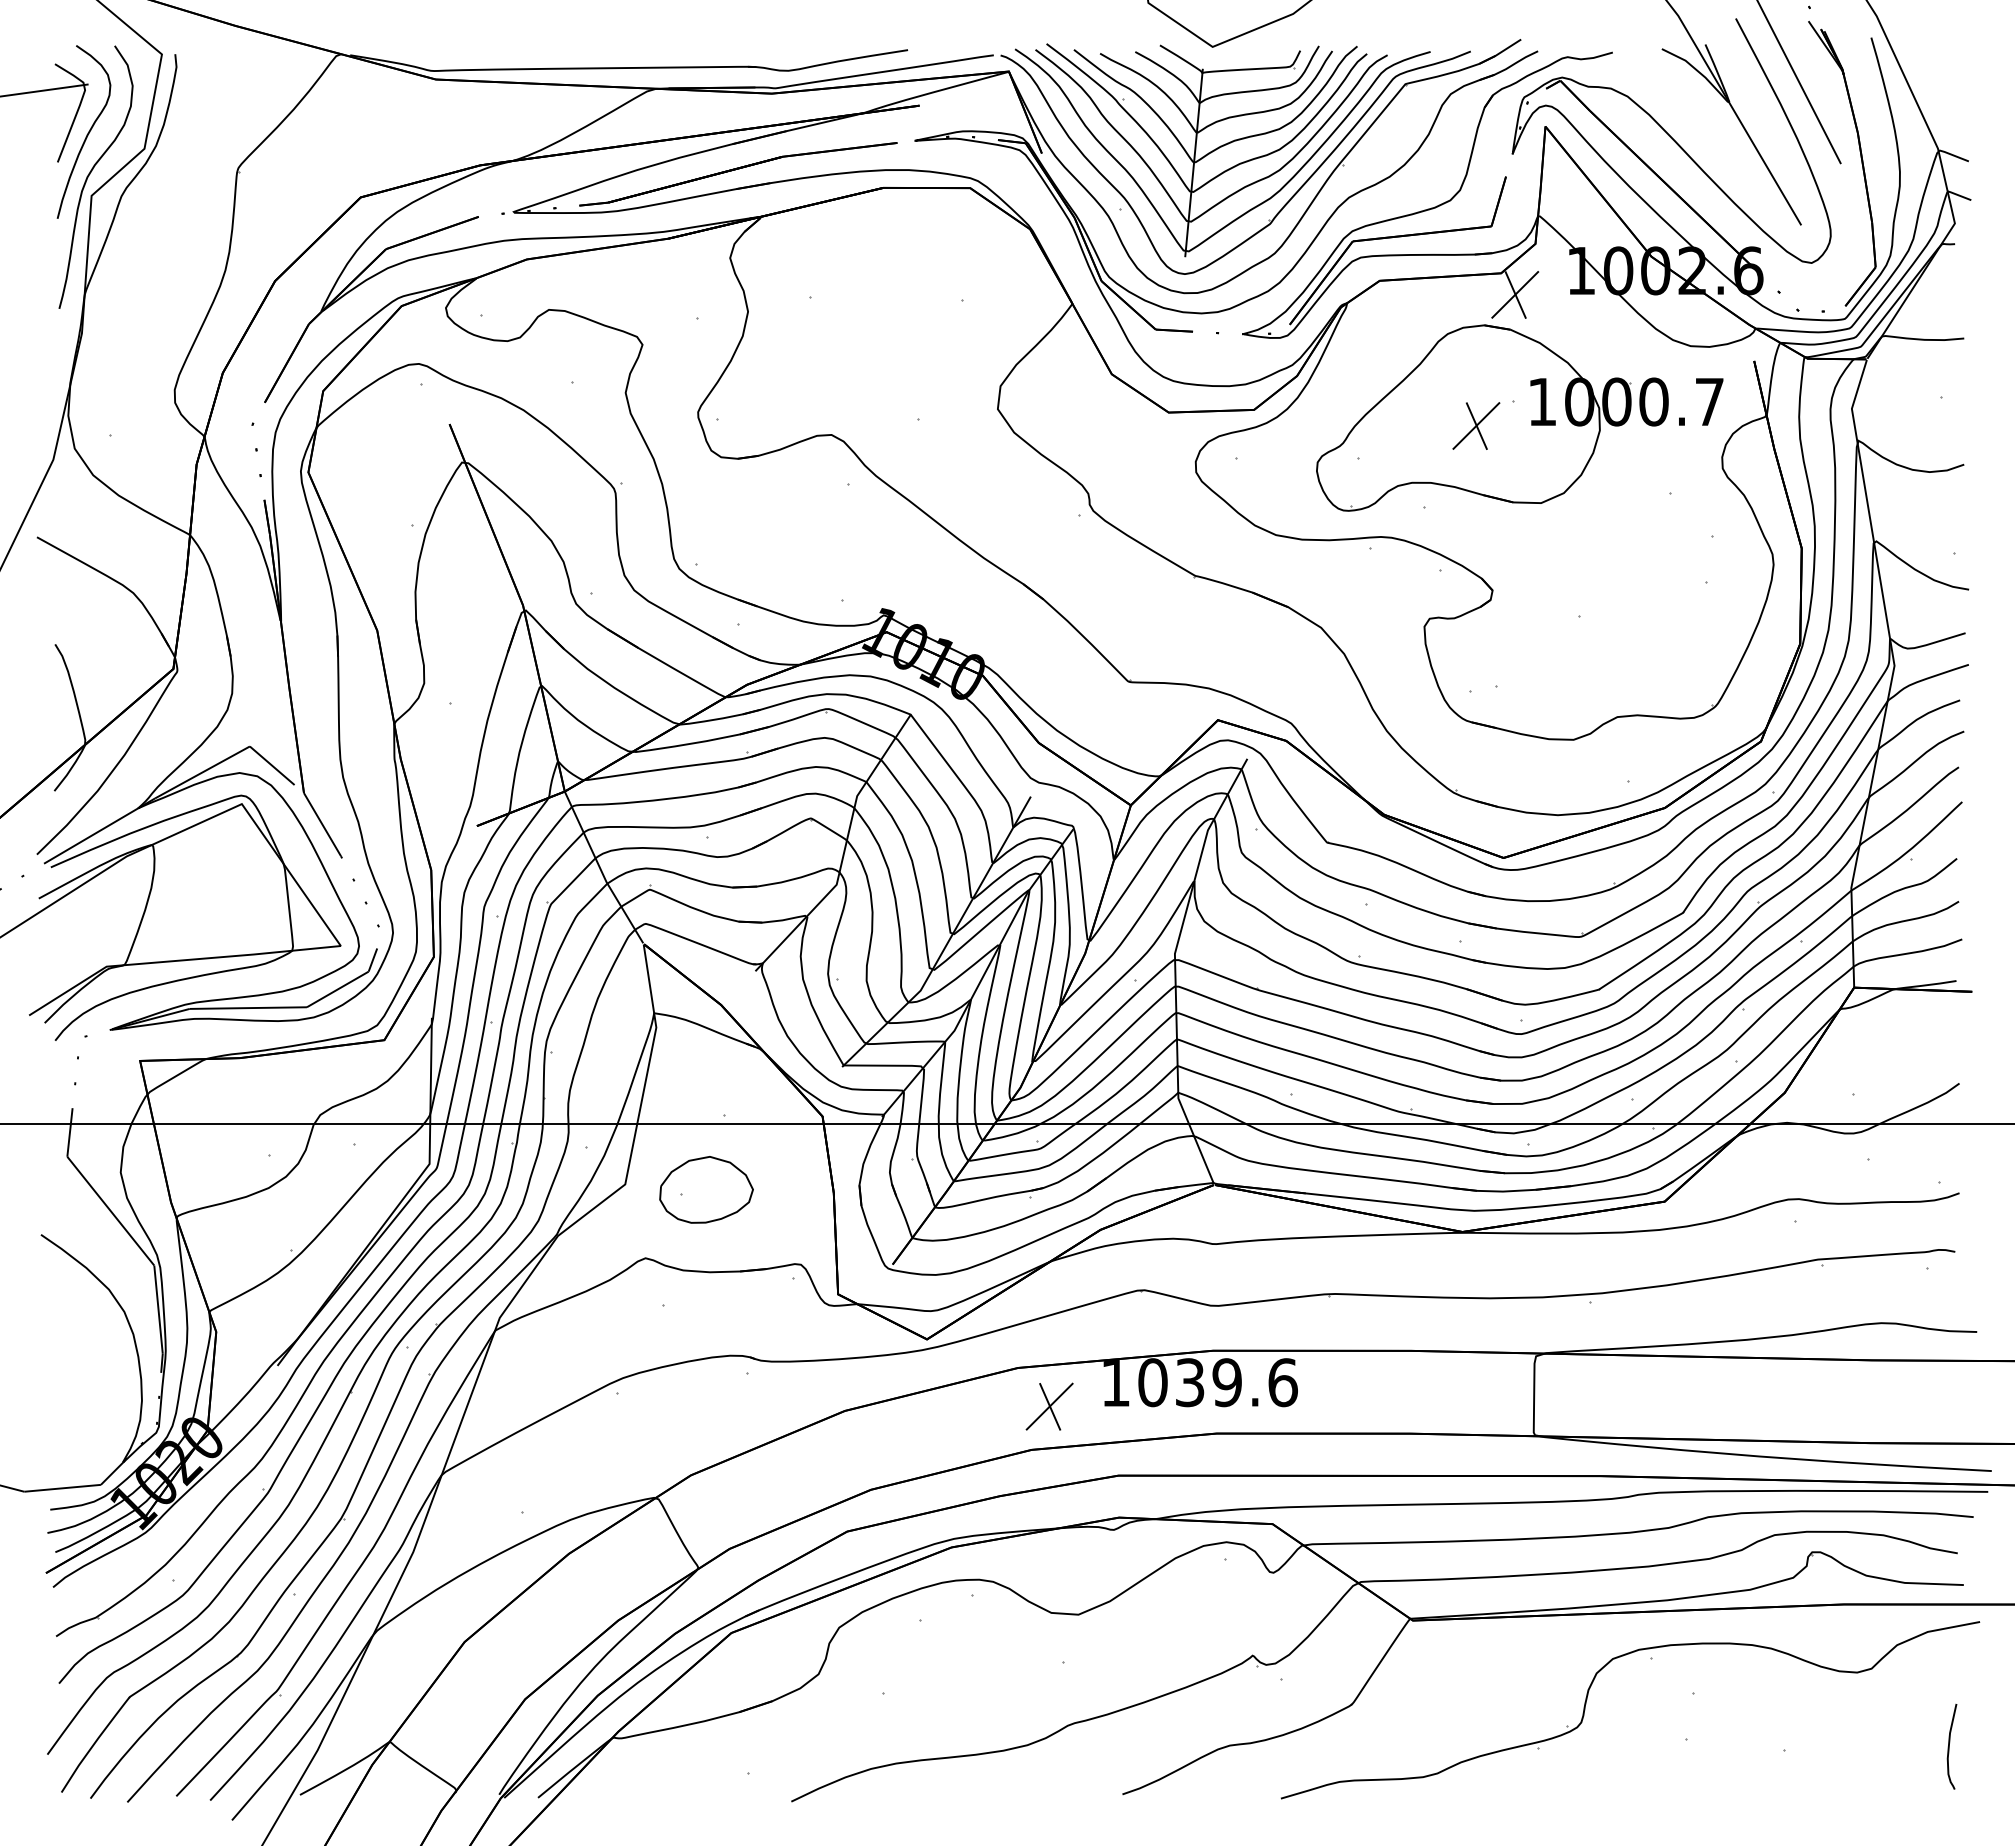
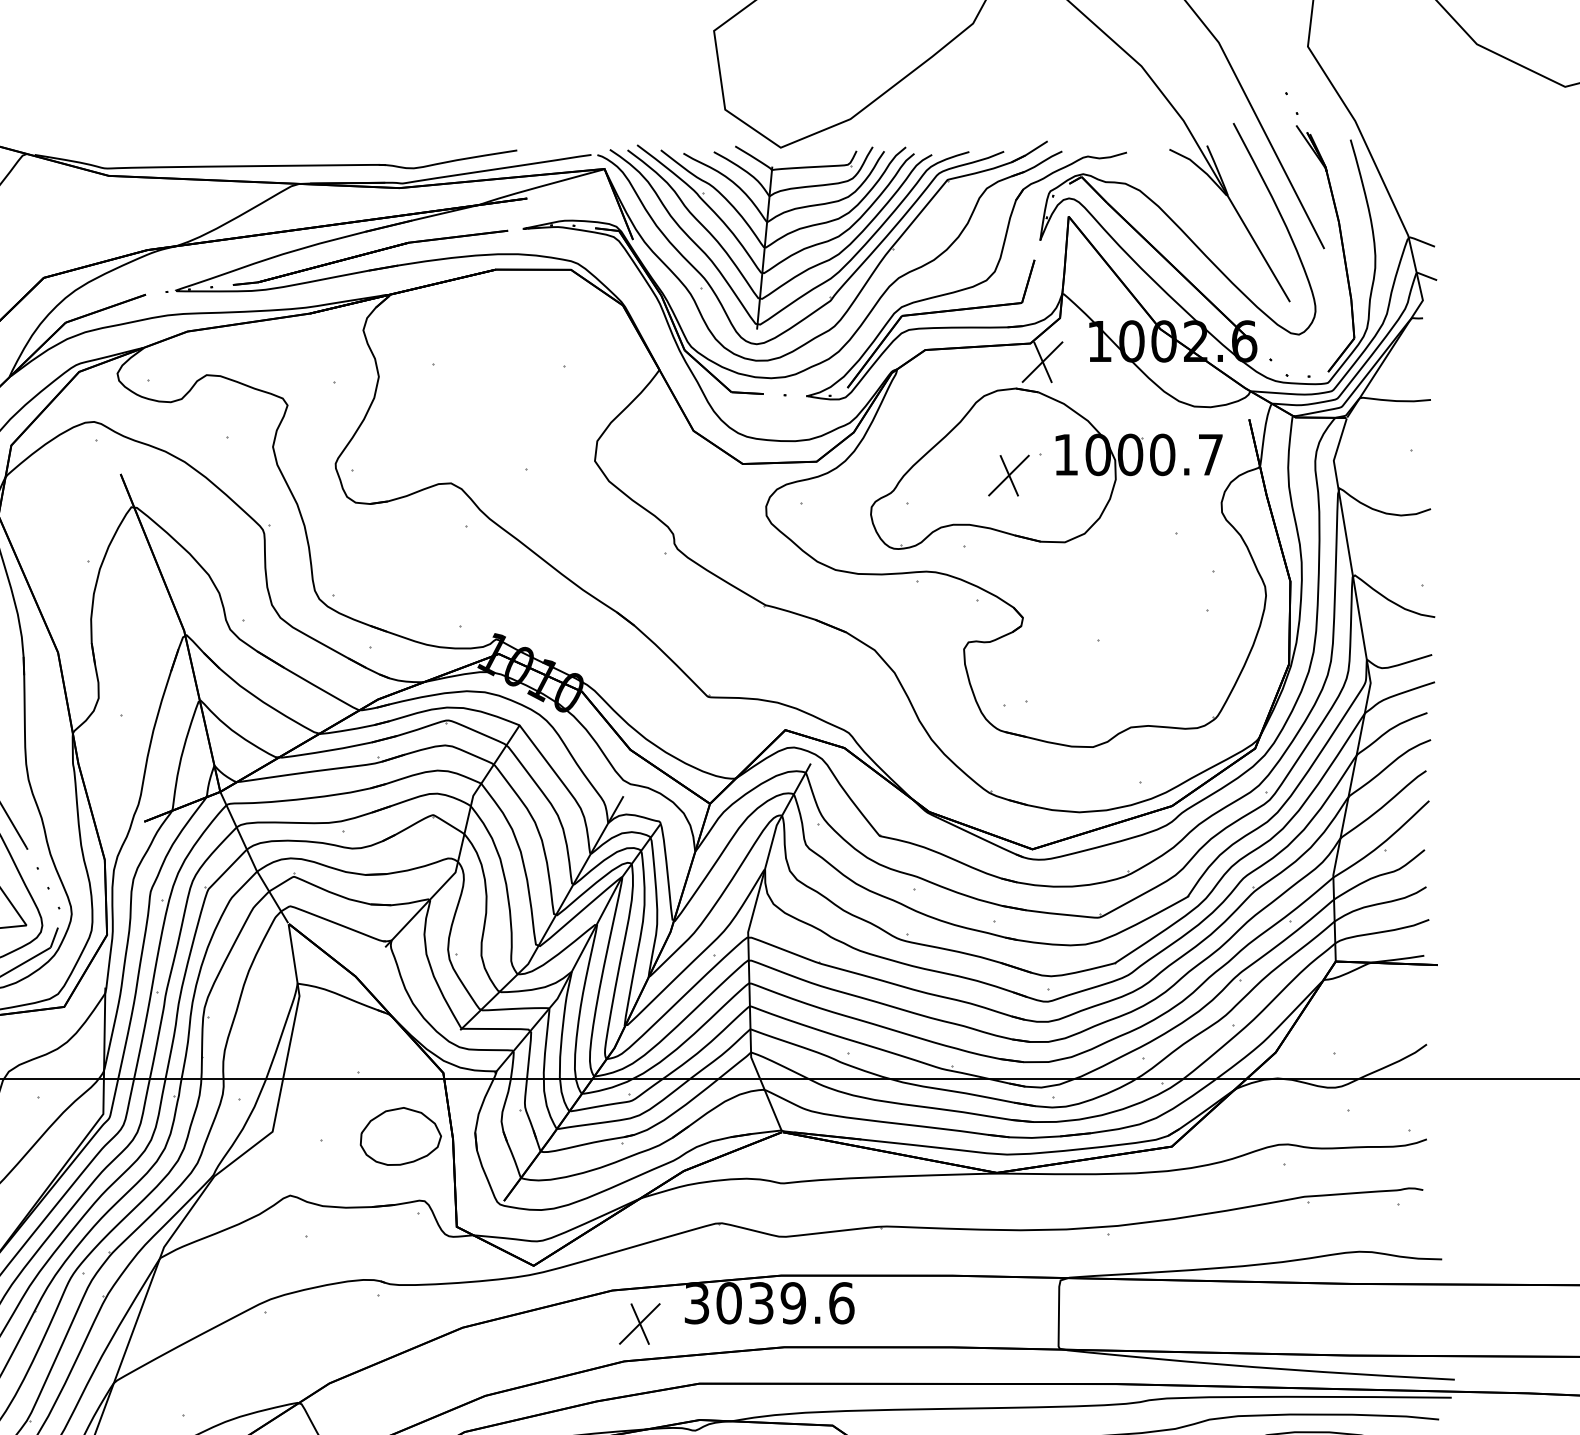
part: (706, 1189) -> (400, 1136), moved
text: (1115, 1382) -> (696, 1303), 1039.6 -> 3039.6

